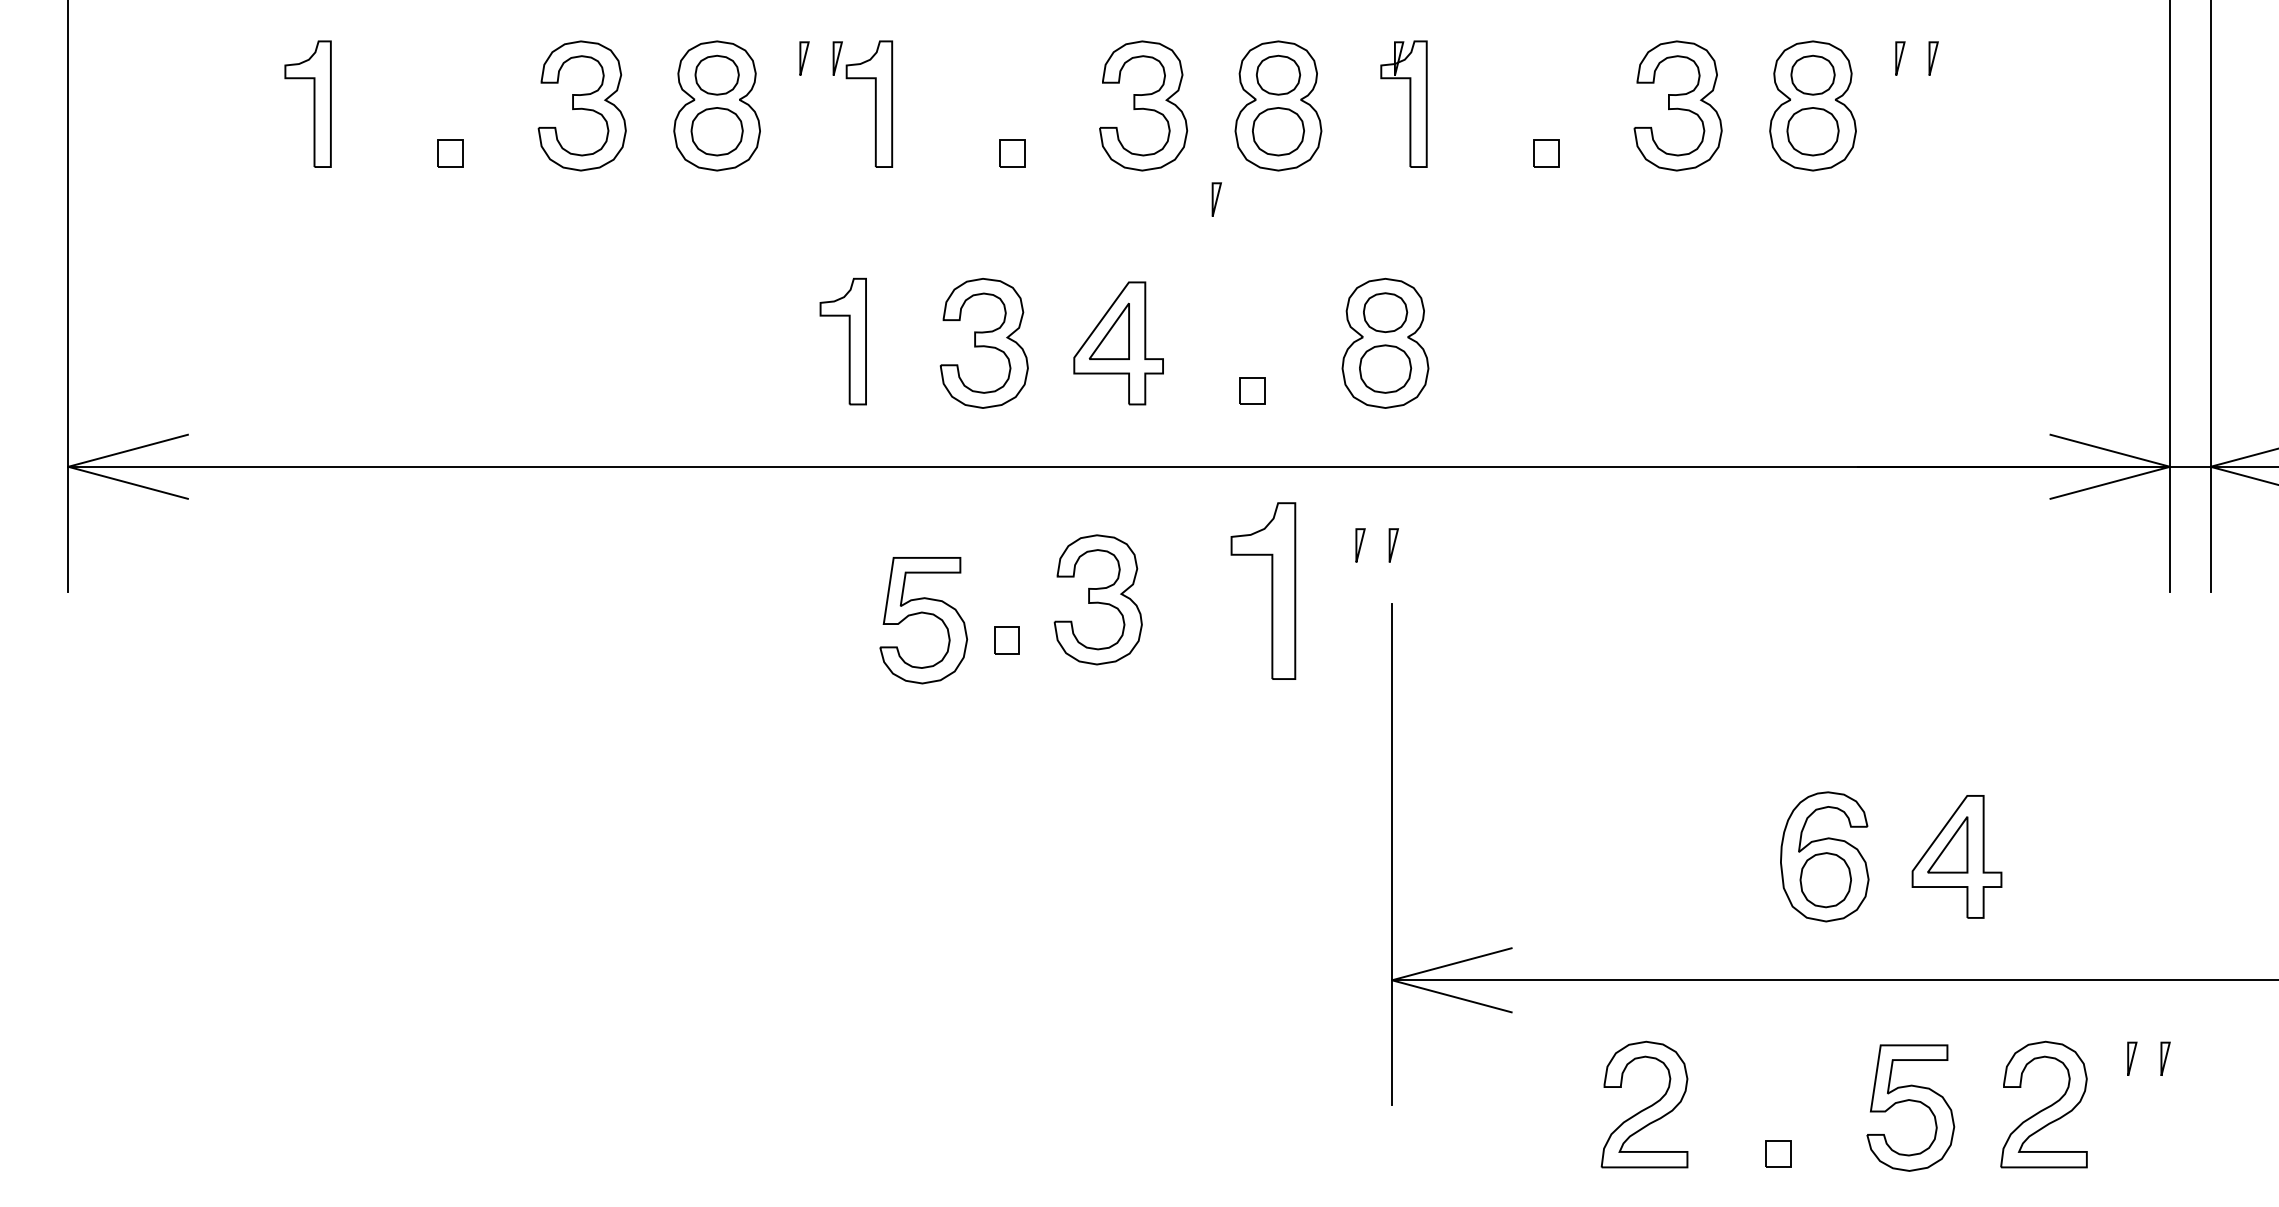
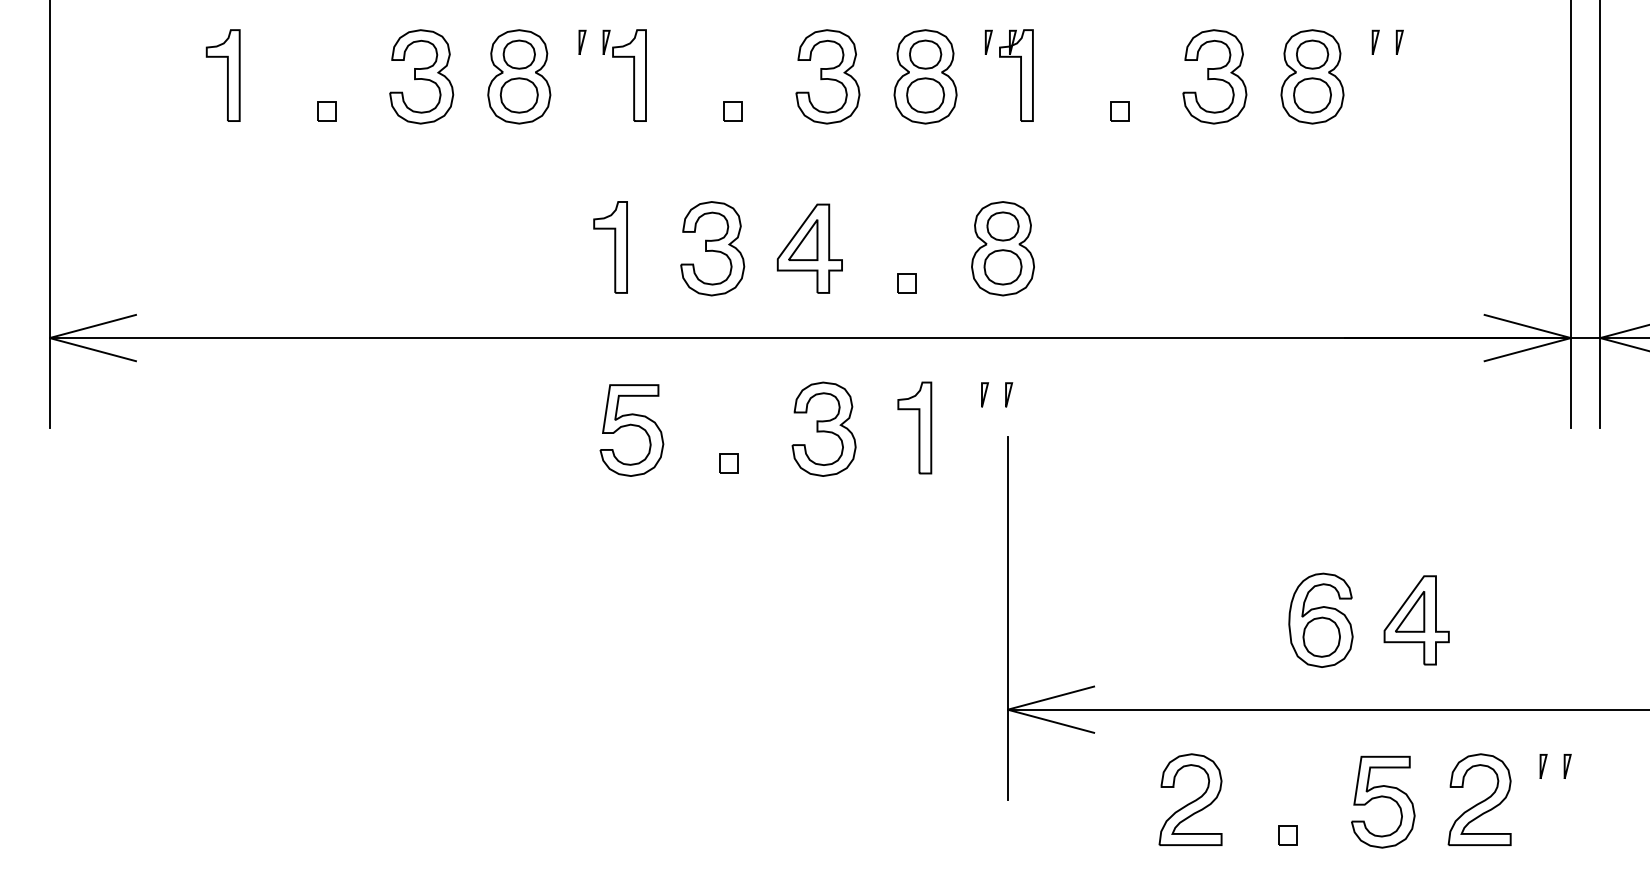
part: (1216, 199) -> (988, 42), moved
part: (1263, 590) -> (914, 427), size x0.71
part: (1097, 599) -> (823, 429), moved
part: (926, 614) -> (633, 426), moved

